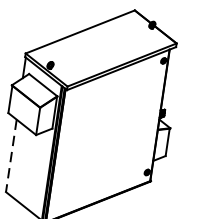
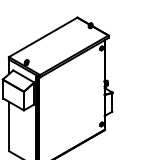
line: (11, 155) -> (9, 126), dashed -> solid

